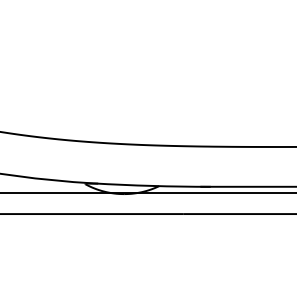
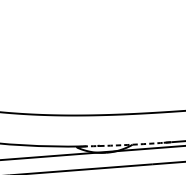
arc: (151, 185) -> (126, 144), solid -> dashed

